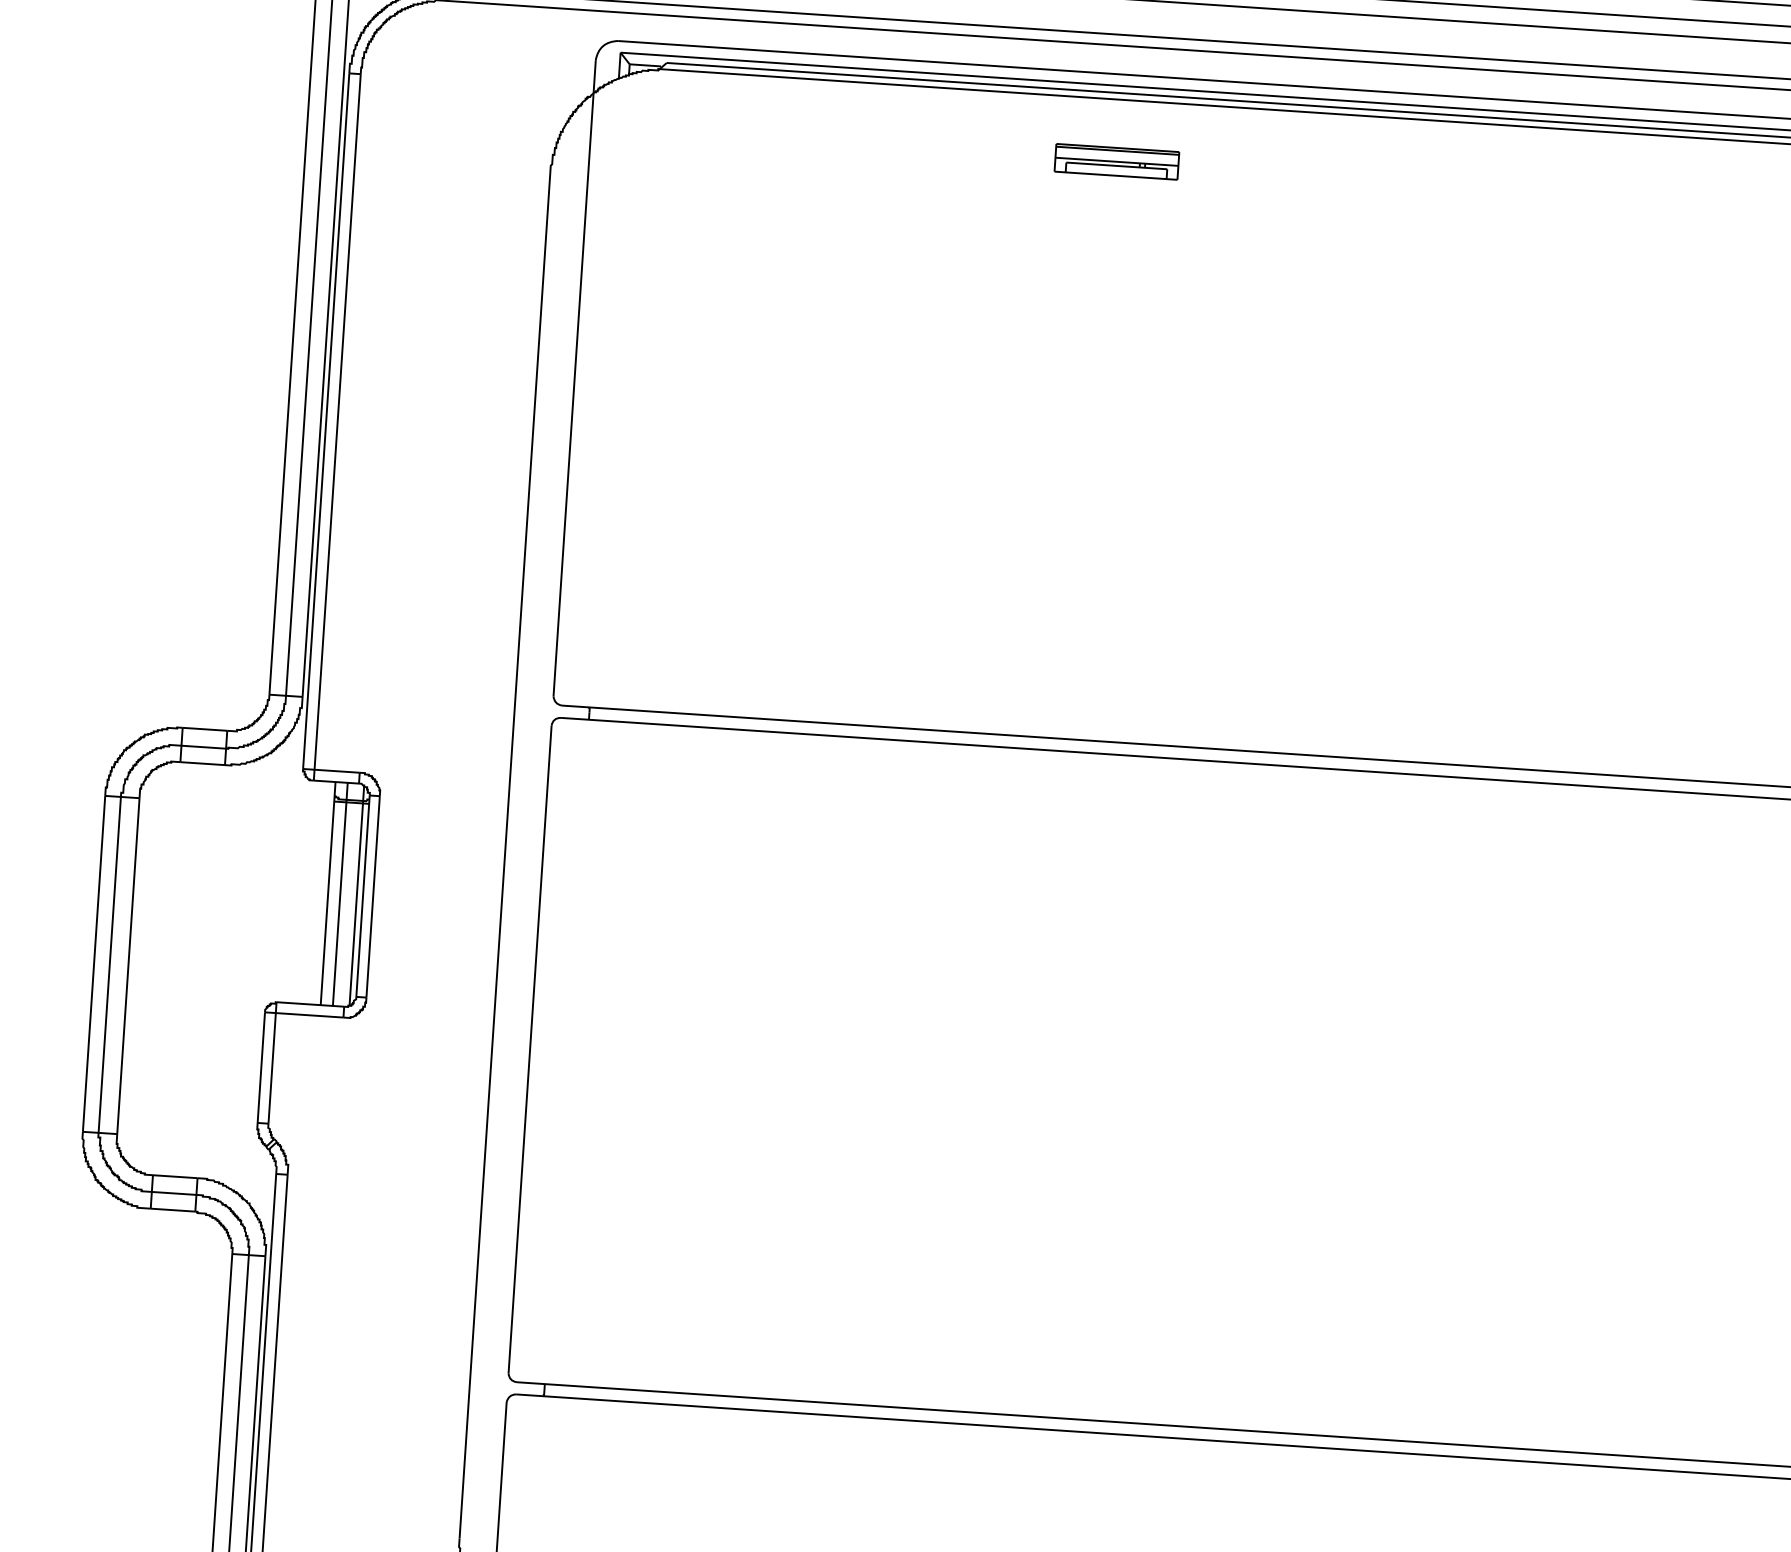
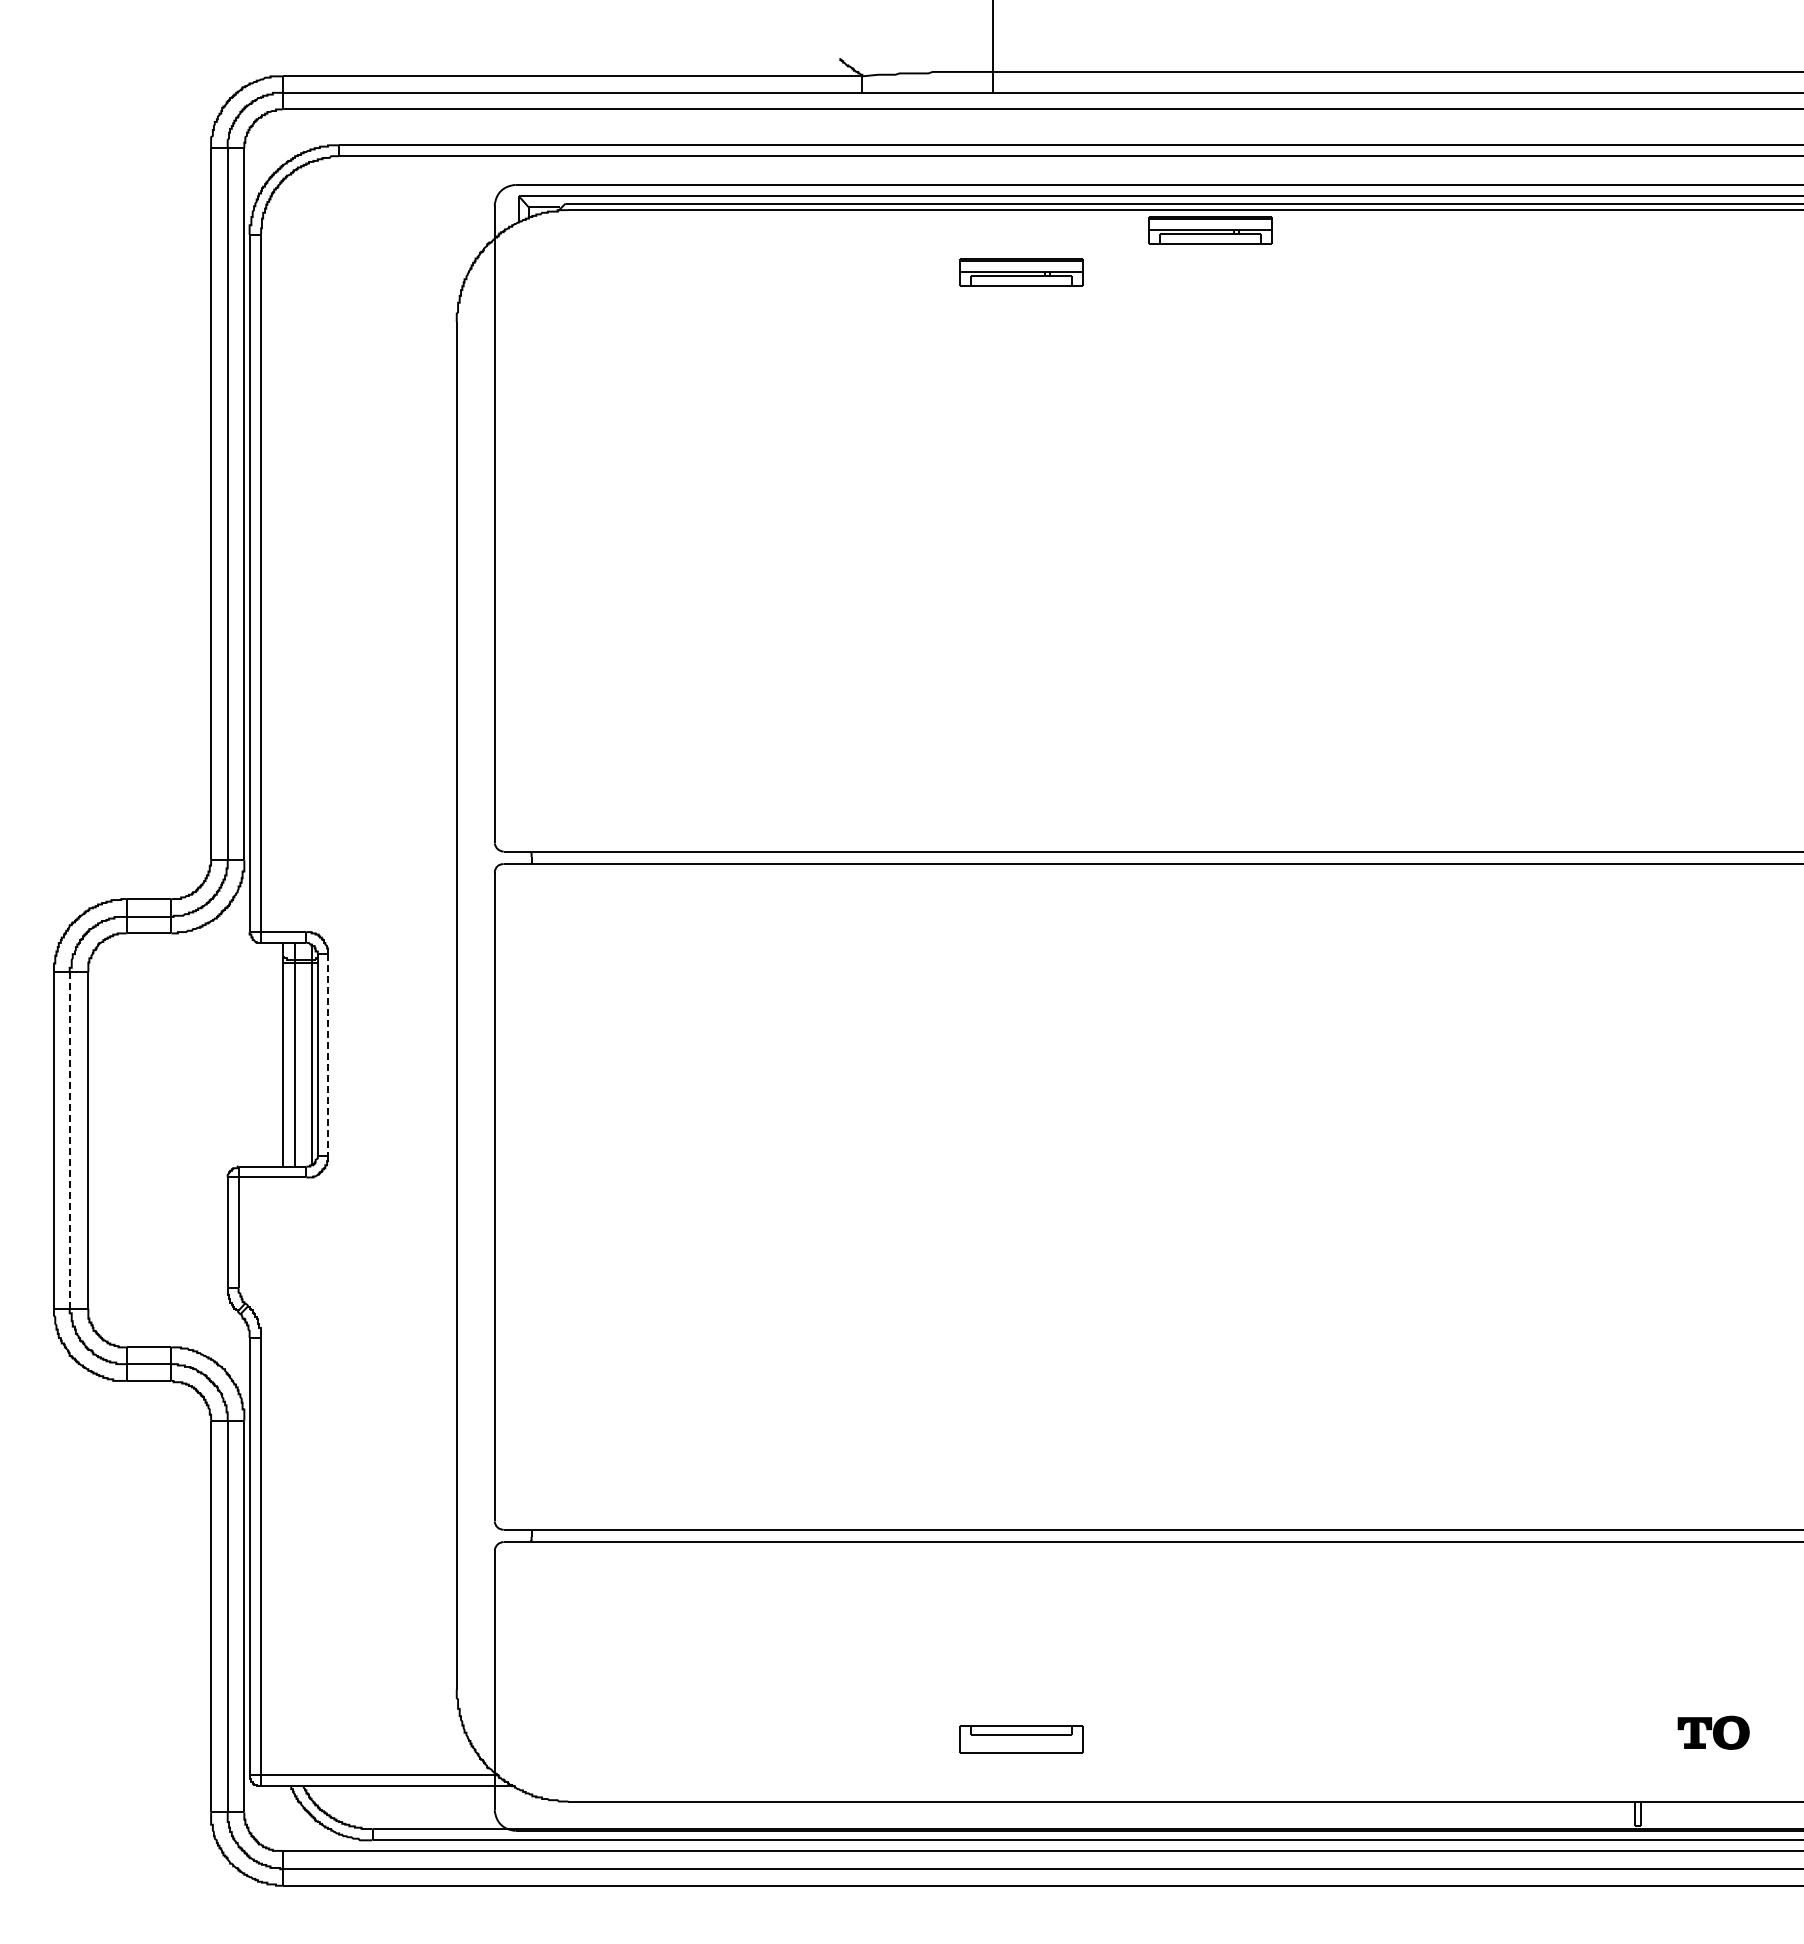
part: (1308, 132) -> (1210, 230), added
line: (372, 897) -> (327, 1055), solid -> dashed
line: (109, 963) -> (69, 1139), solid -> dashed

